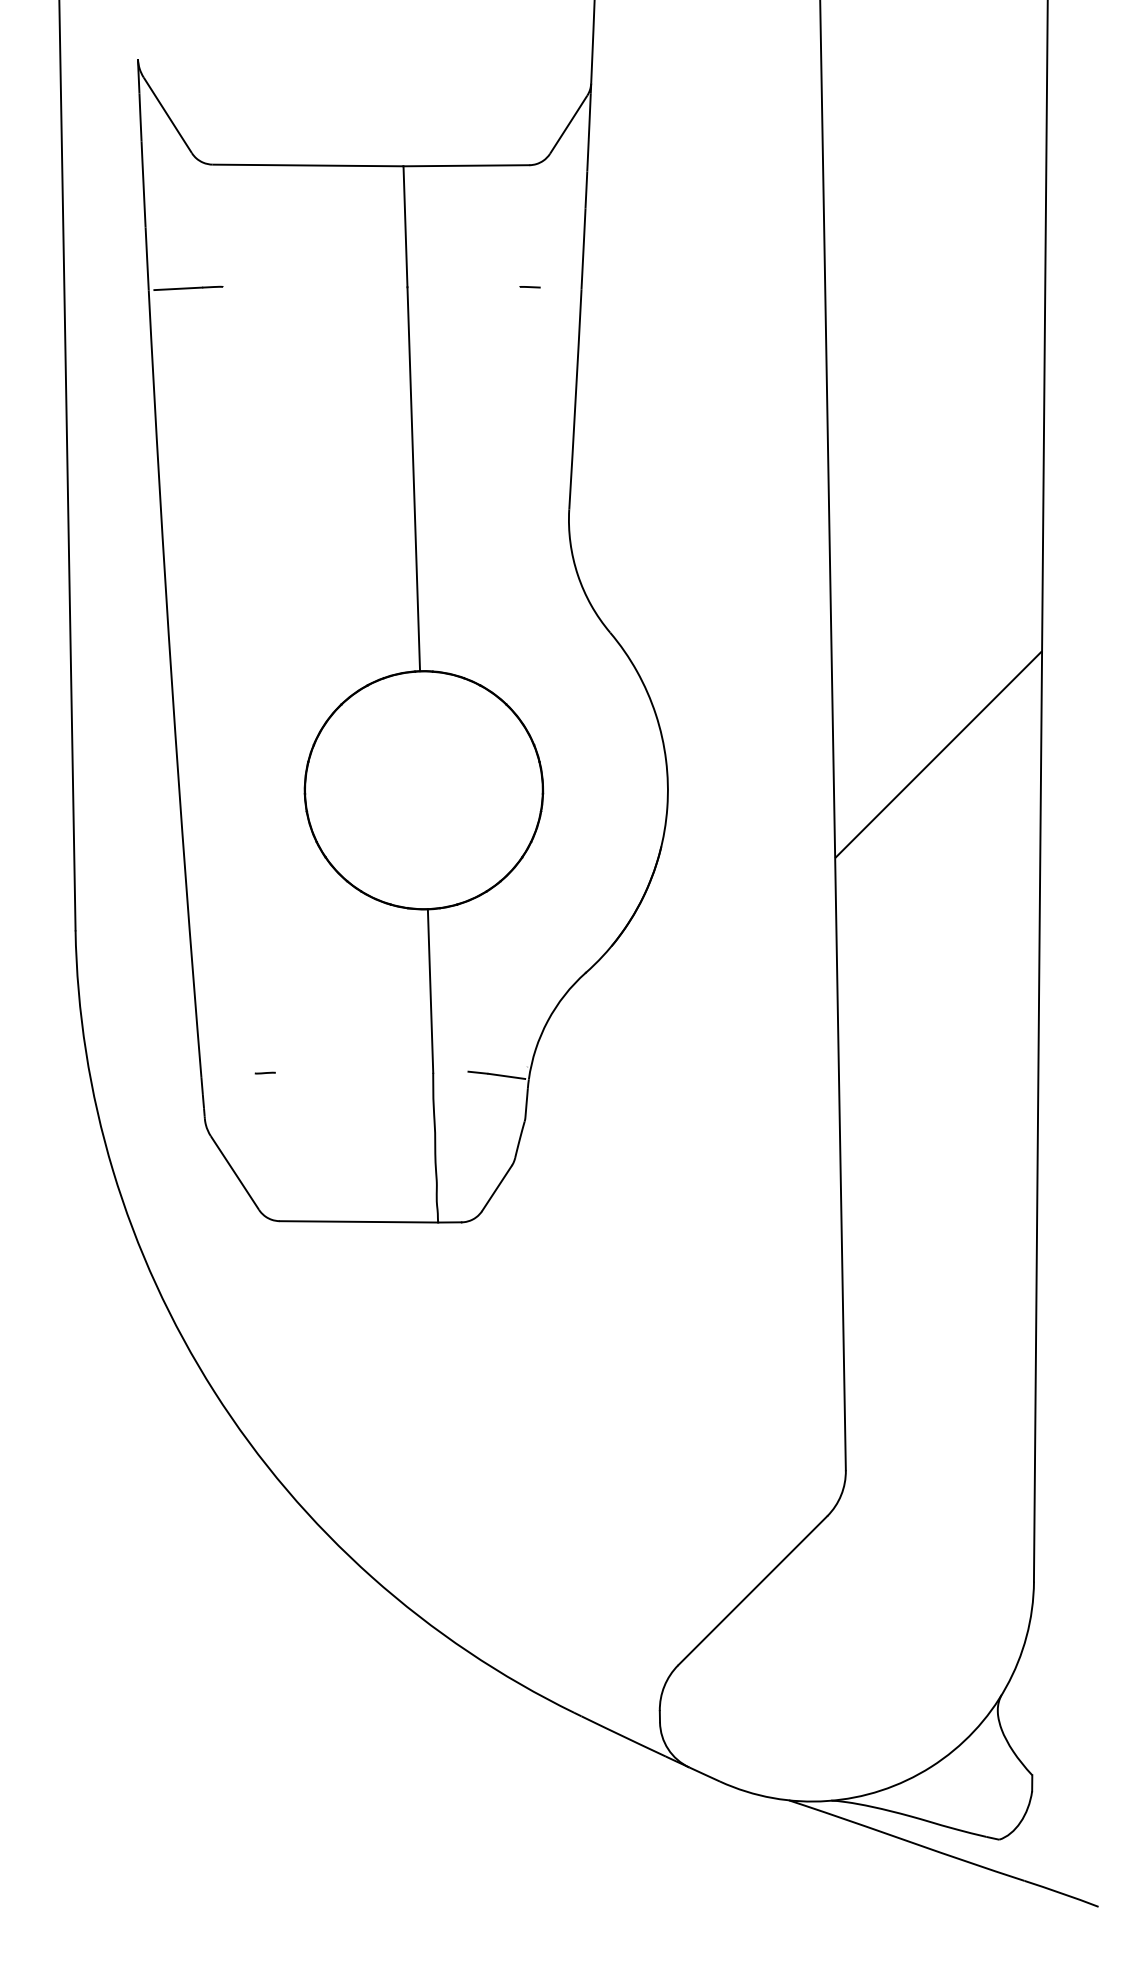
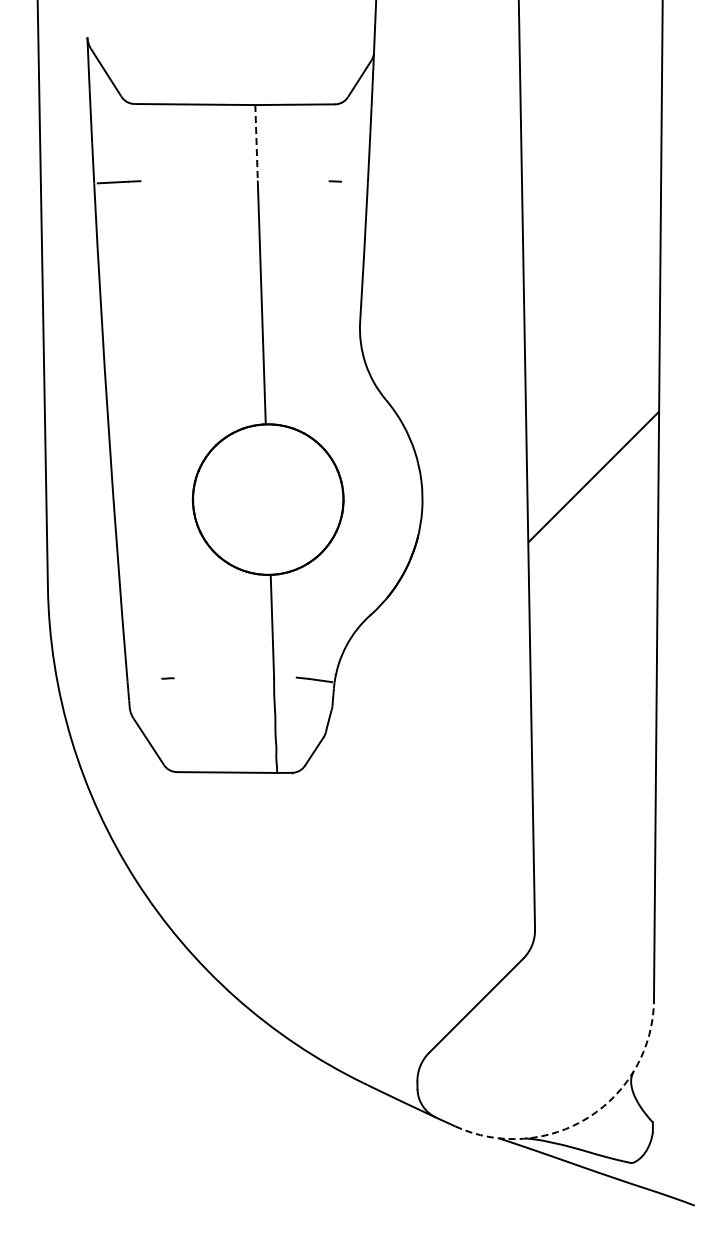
line: (405, 227) -> (256, 143), solid -> dashed
arc: (931, 1767) -> (589, 1117), solid -> dashed

